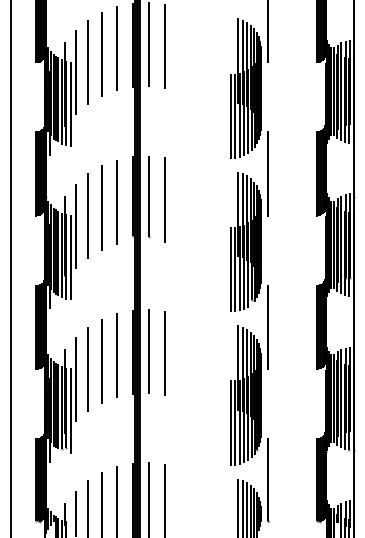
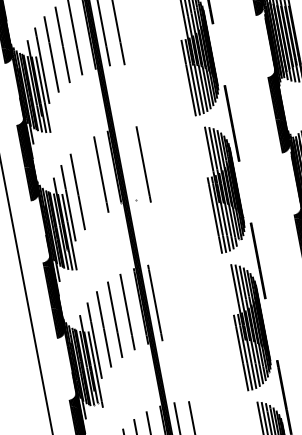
line: (148, 196) -> (128, 164), removed
line: (101, 207) -> (88, 181), removed
line: (164, 353) -> (169, 302), removed

